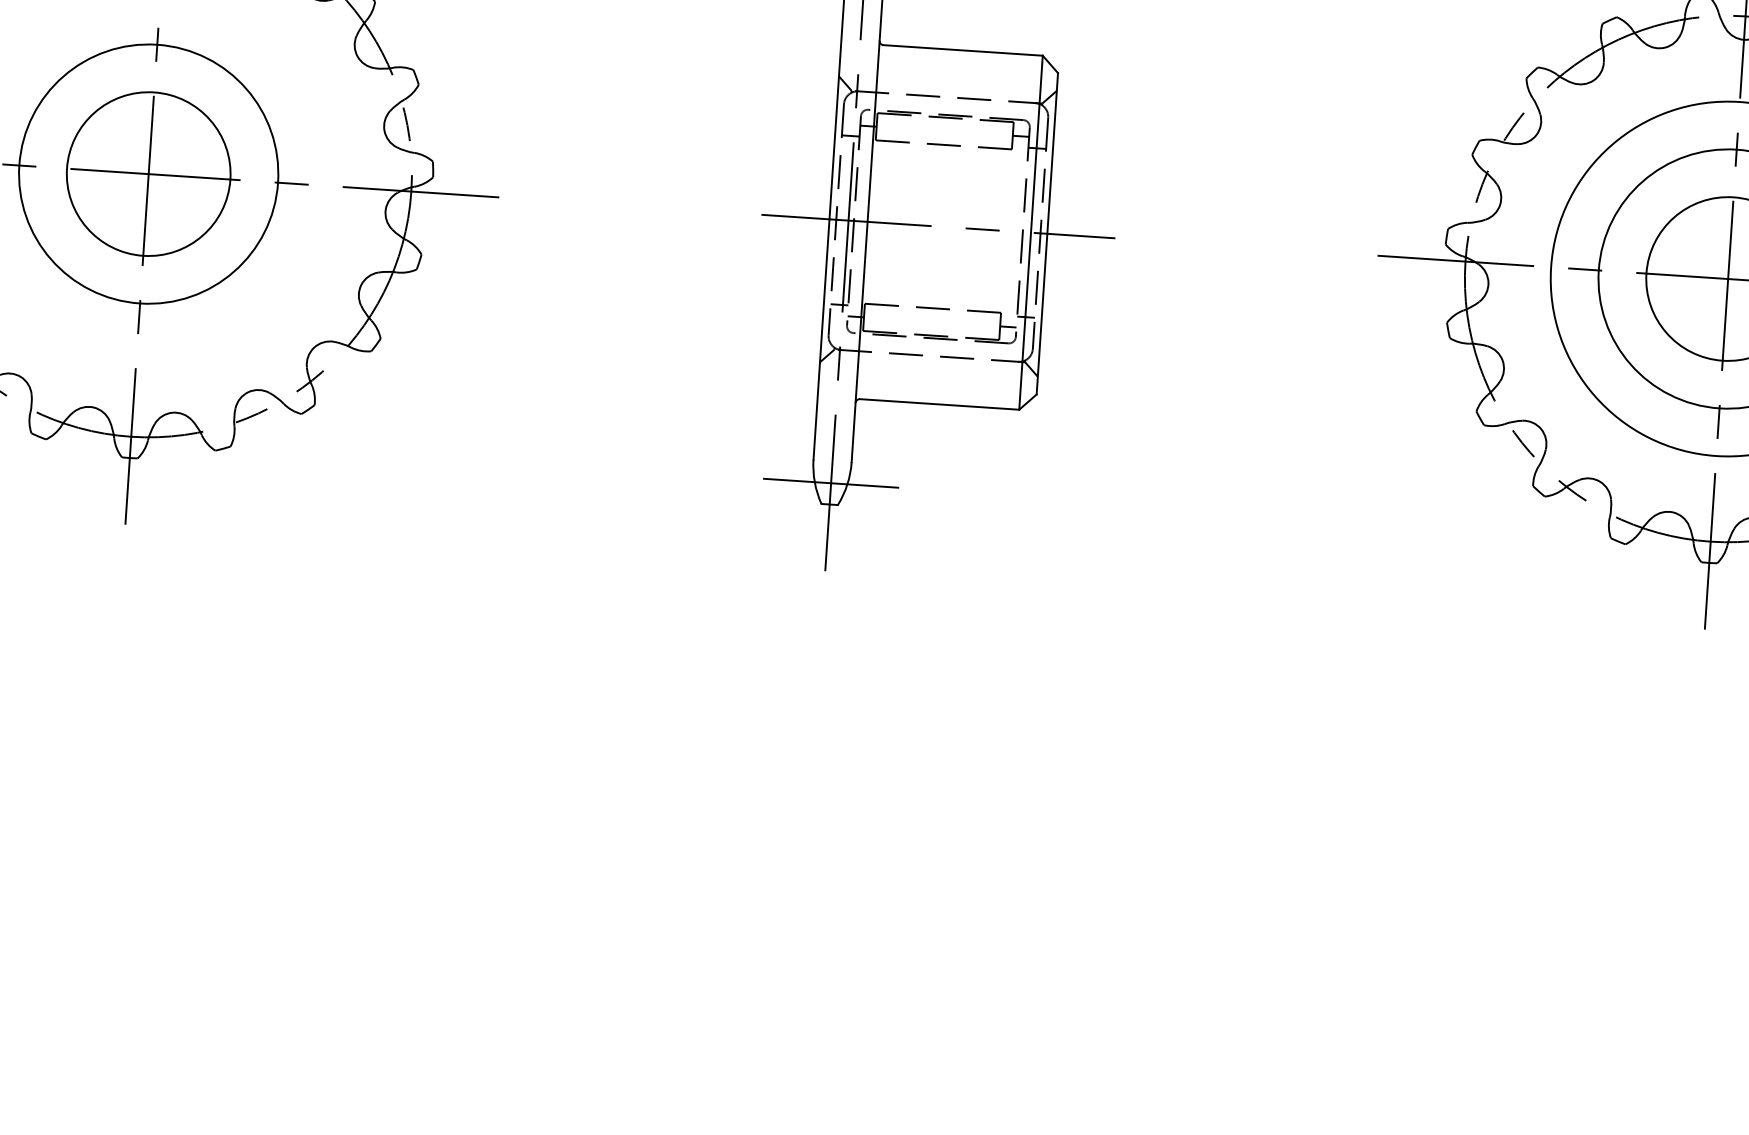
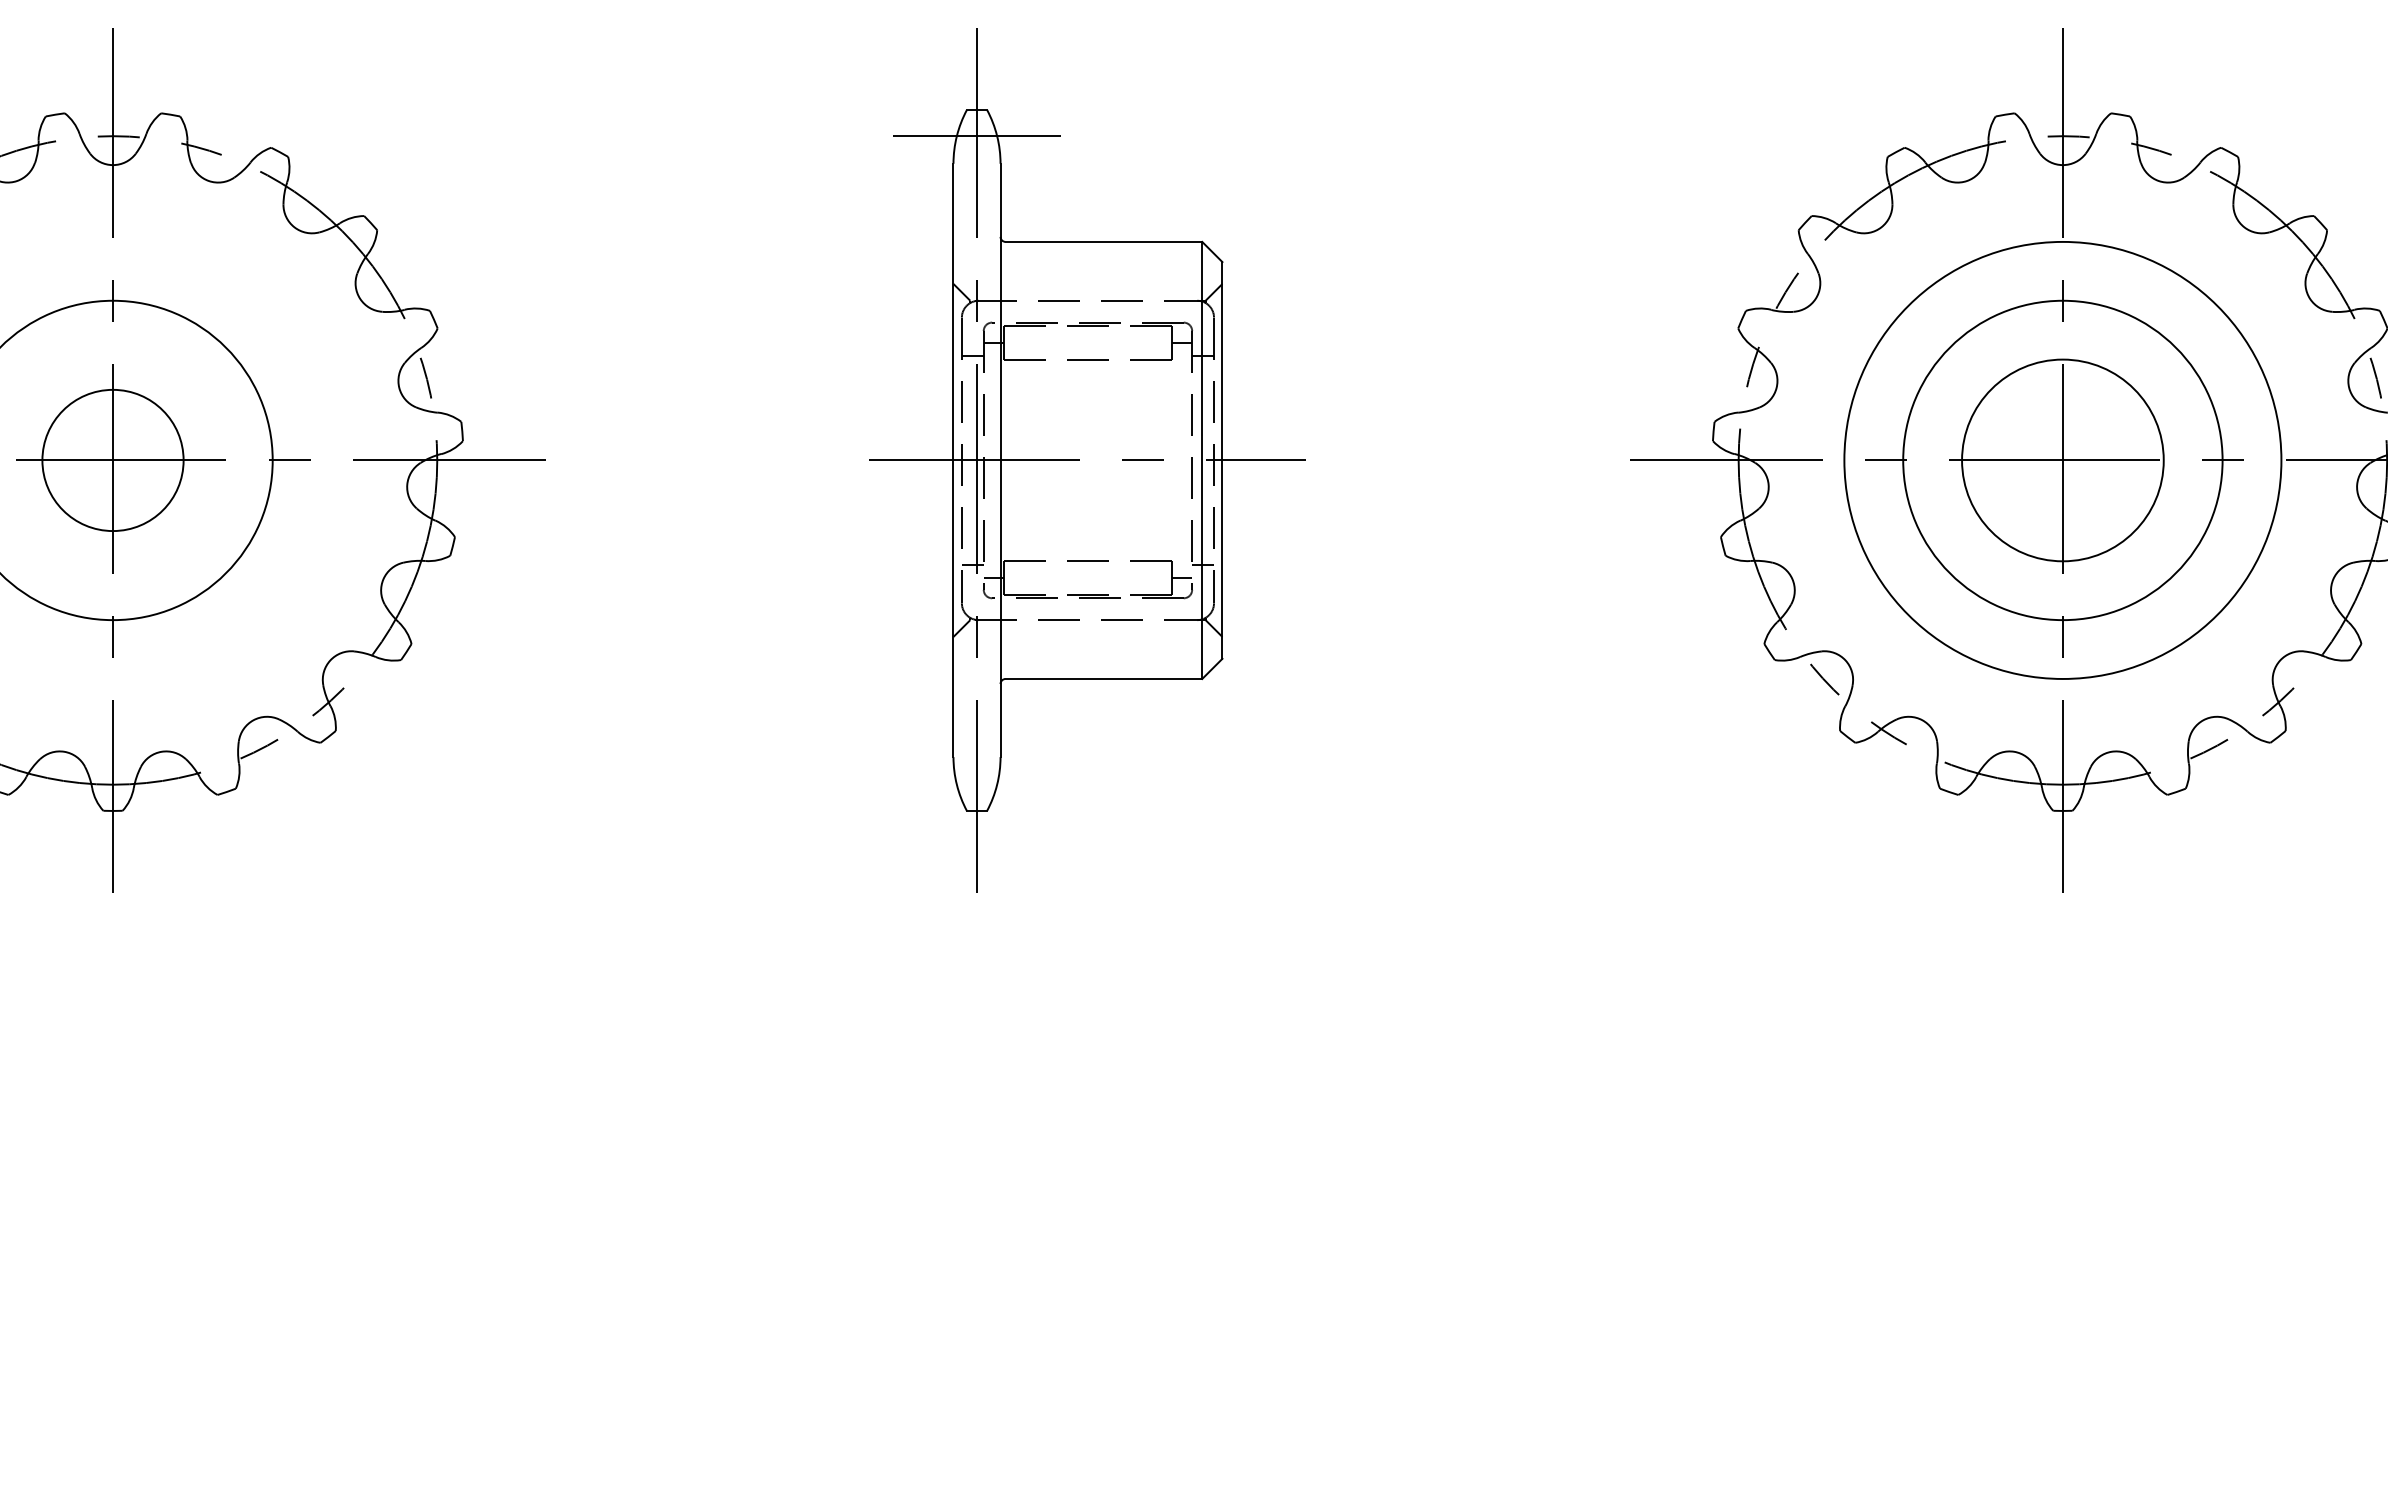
circle: (148, 174) -> (112, 460), size x0.7
line: (830, 483) -> (976, 784), removed

